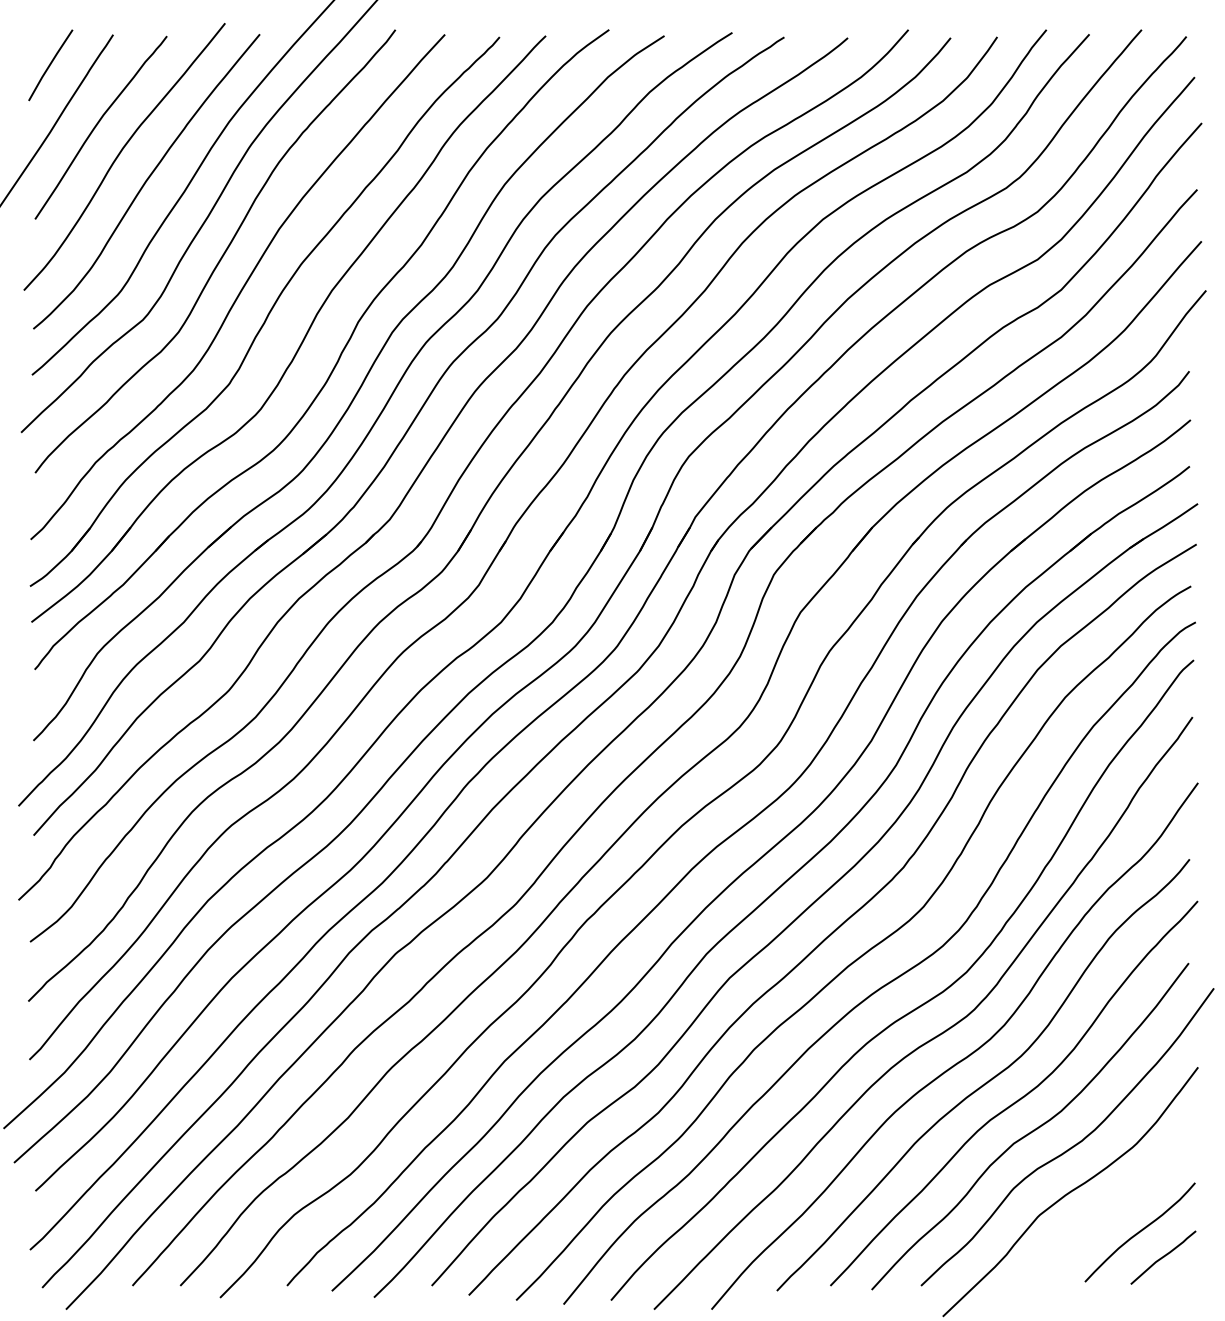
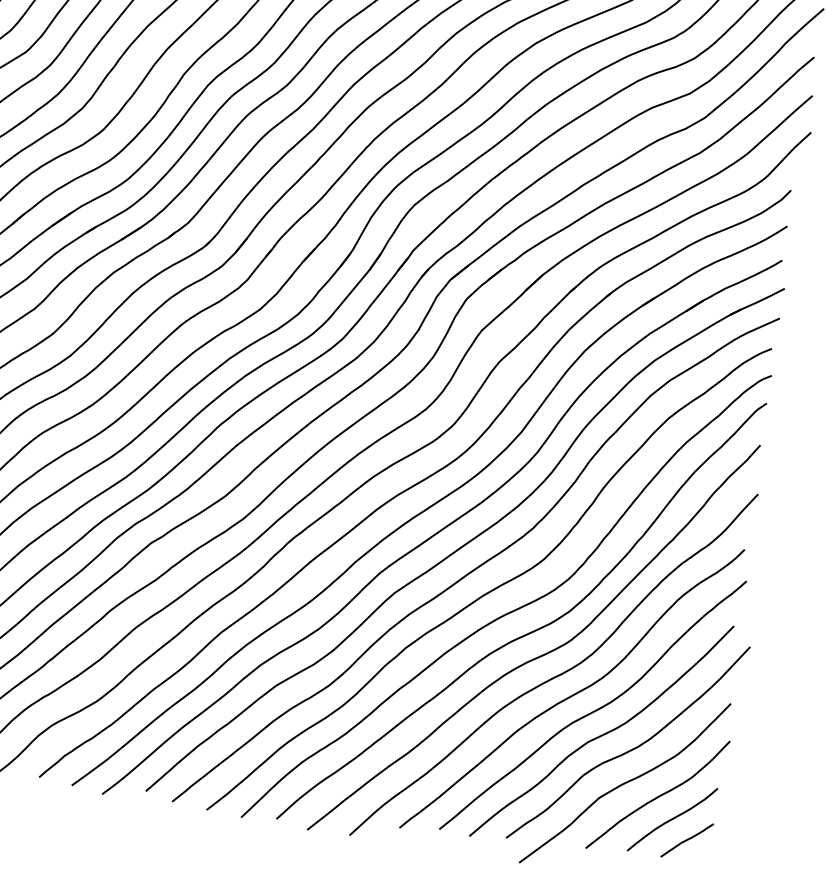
curve: (1117, 1203) -> (658, 796), added

